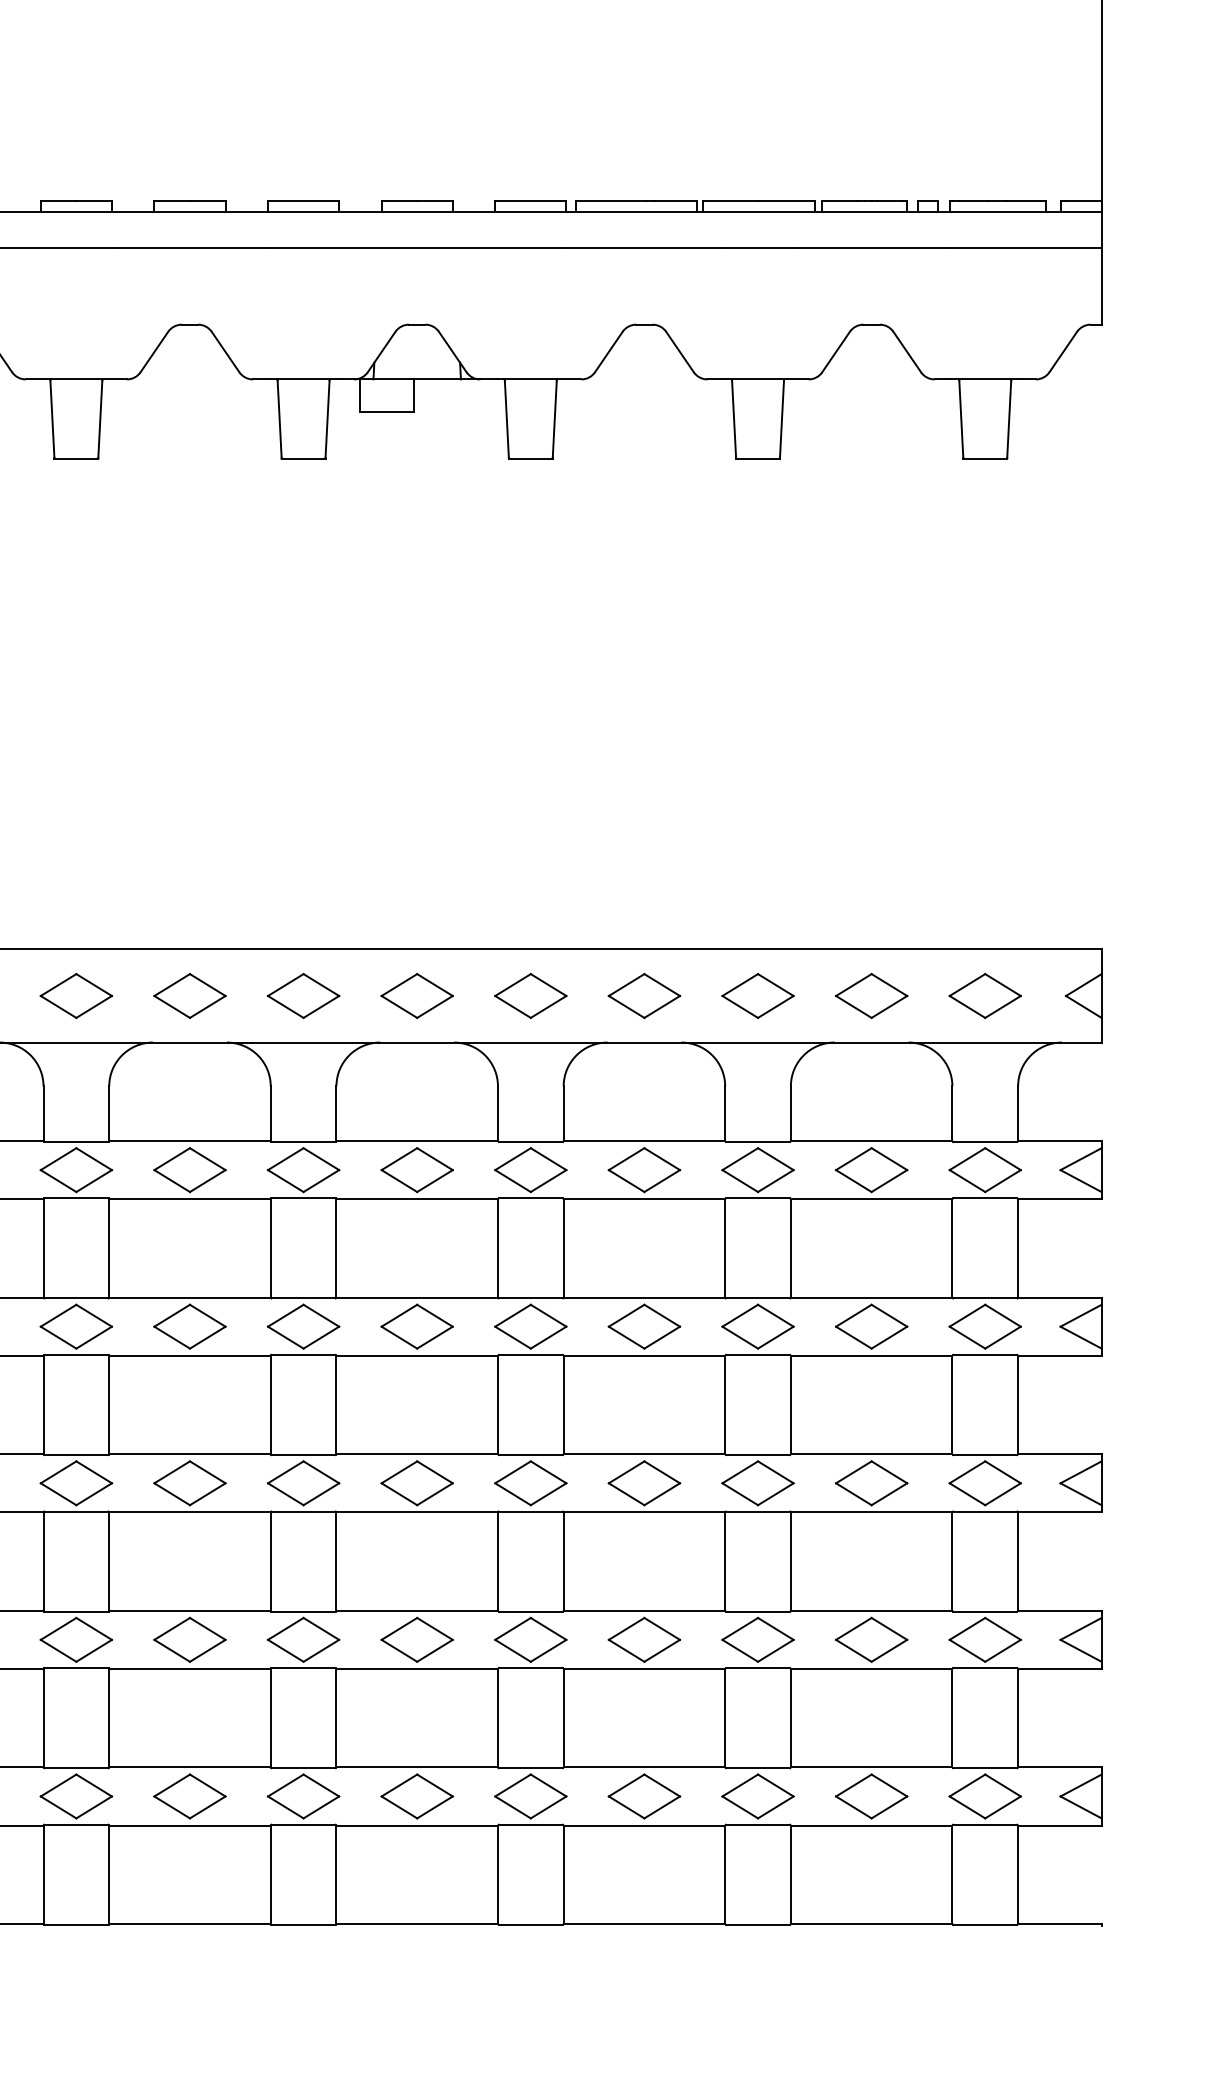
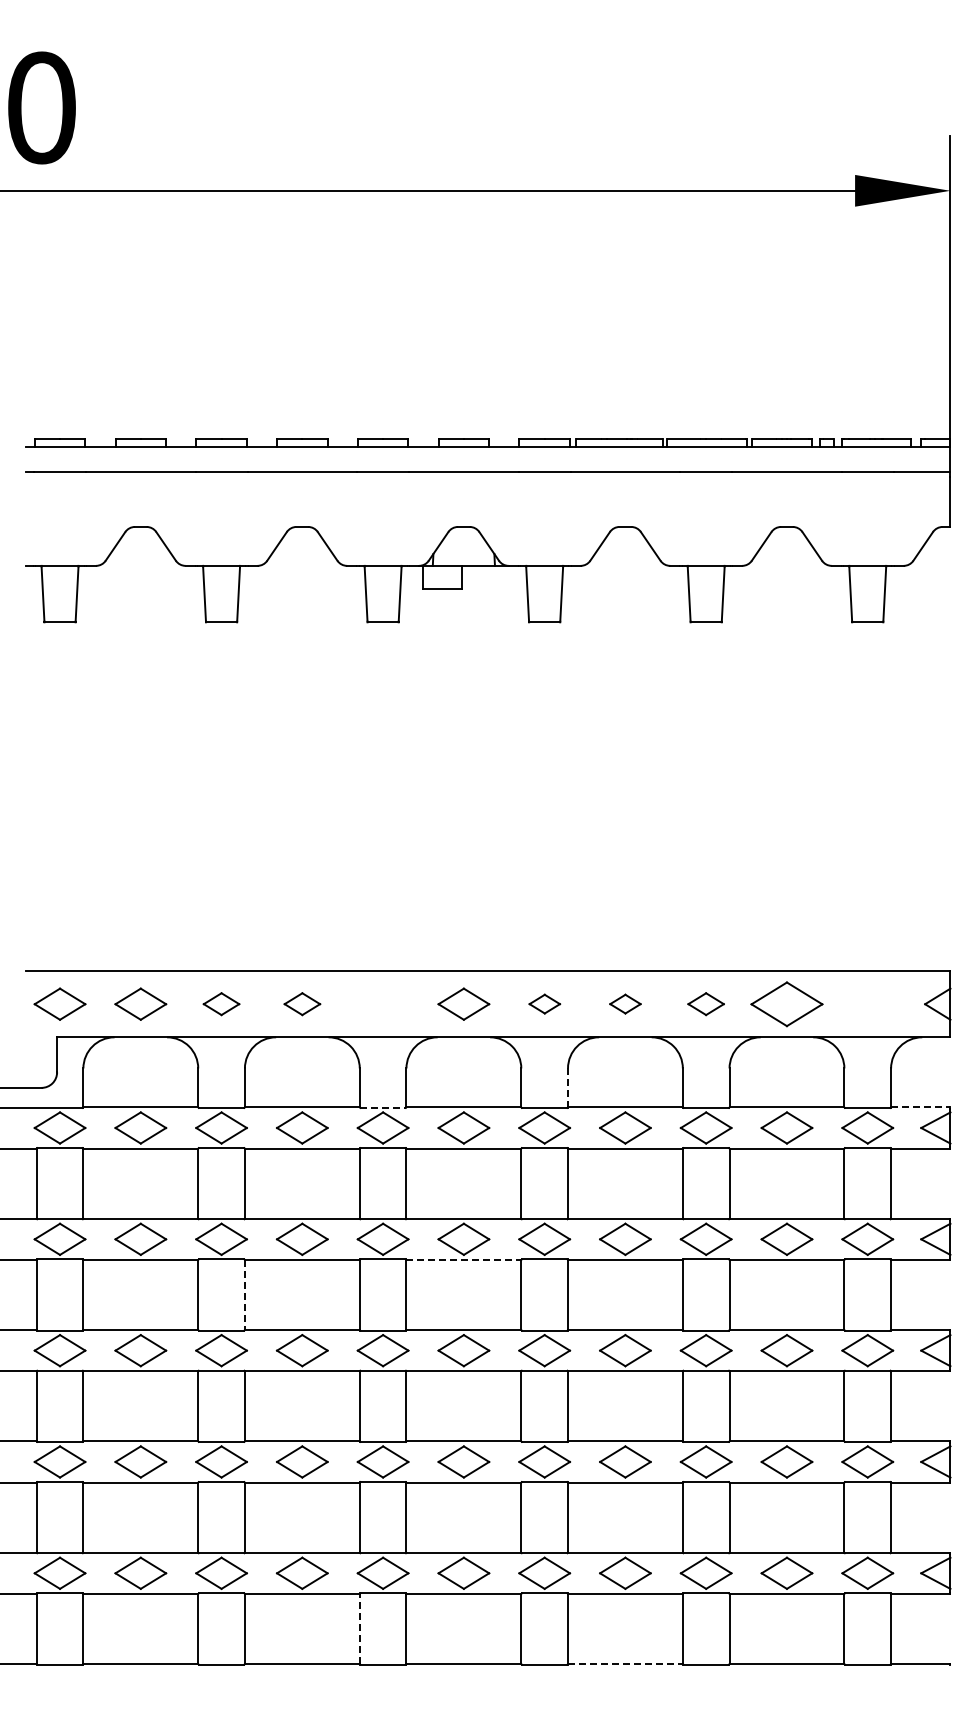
part: (76, 994) -> (221, 1003), size x0.7
part: (190, 994) -> (302, 1003), size x0.7
part: (302, 994) -> (382, 1003), removed
part: (530, 994) -> (544, 1003), size x0.6
part: (644, 994) -> (625, 1003), size x0.6
part: (757, 994) -> (705, 1003), size x0.7
part: (870, 994) -> (786, 1003), size x1.4
part: (984, 994) -> (867, 1003), removed
line: (564, 1114) -> (568, 1088), solid -> dashed
line: (304, 1141) -> (383, 1107), solid -> dashed
line: (1059, 1141) -> (920, 1107), solid -> dashed
line: (418, 1355) -> (464, 1259), solid -> dashed
line: (108, 1405) -> (244, 1295), solid -> dashed
line: (270, 1874) -> (359, 1628), solid -> dashed
line: (644, 1924) -> (625, 1664), solid -> dashed

